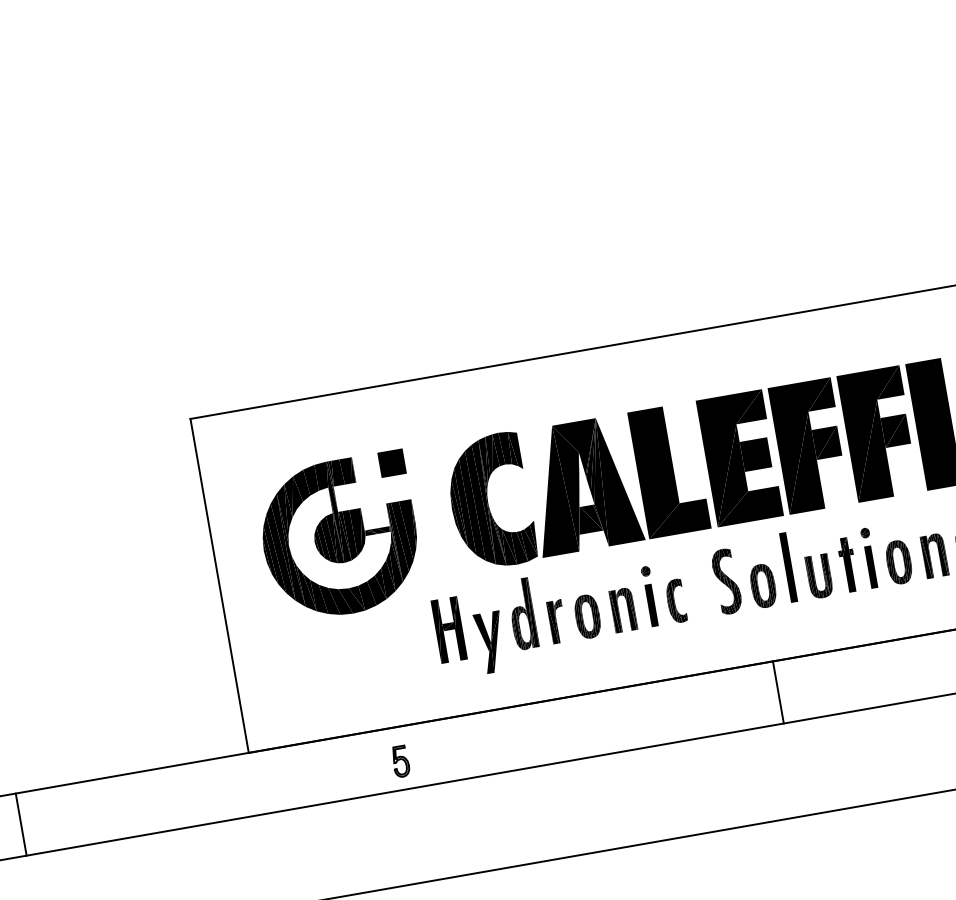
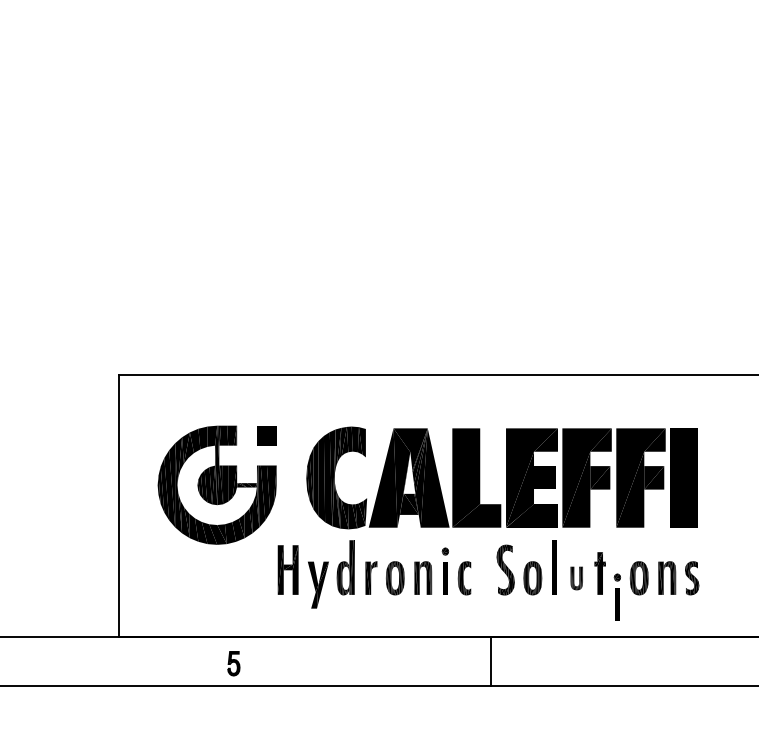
part: (868, 557) -> (616, 596), moved
part: (819, 576) -> (576, 578), size x0.7
line: (778, 691) -> (491, 660), moved

